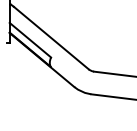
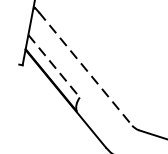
line: (51, 38) -> (85, 69), solid -> dashed
line: (30, 40) -> (54, 66), solid -> dashed

